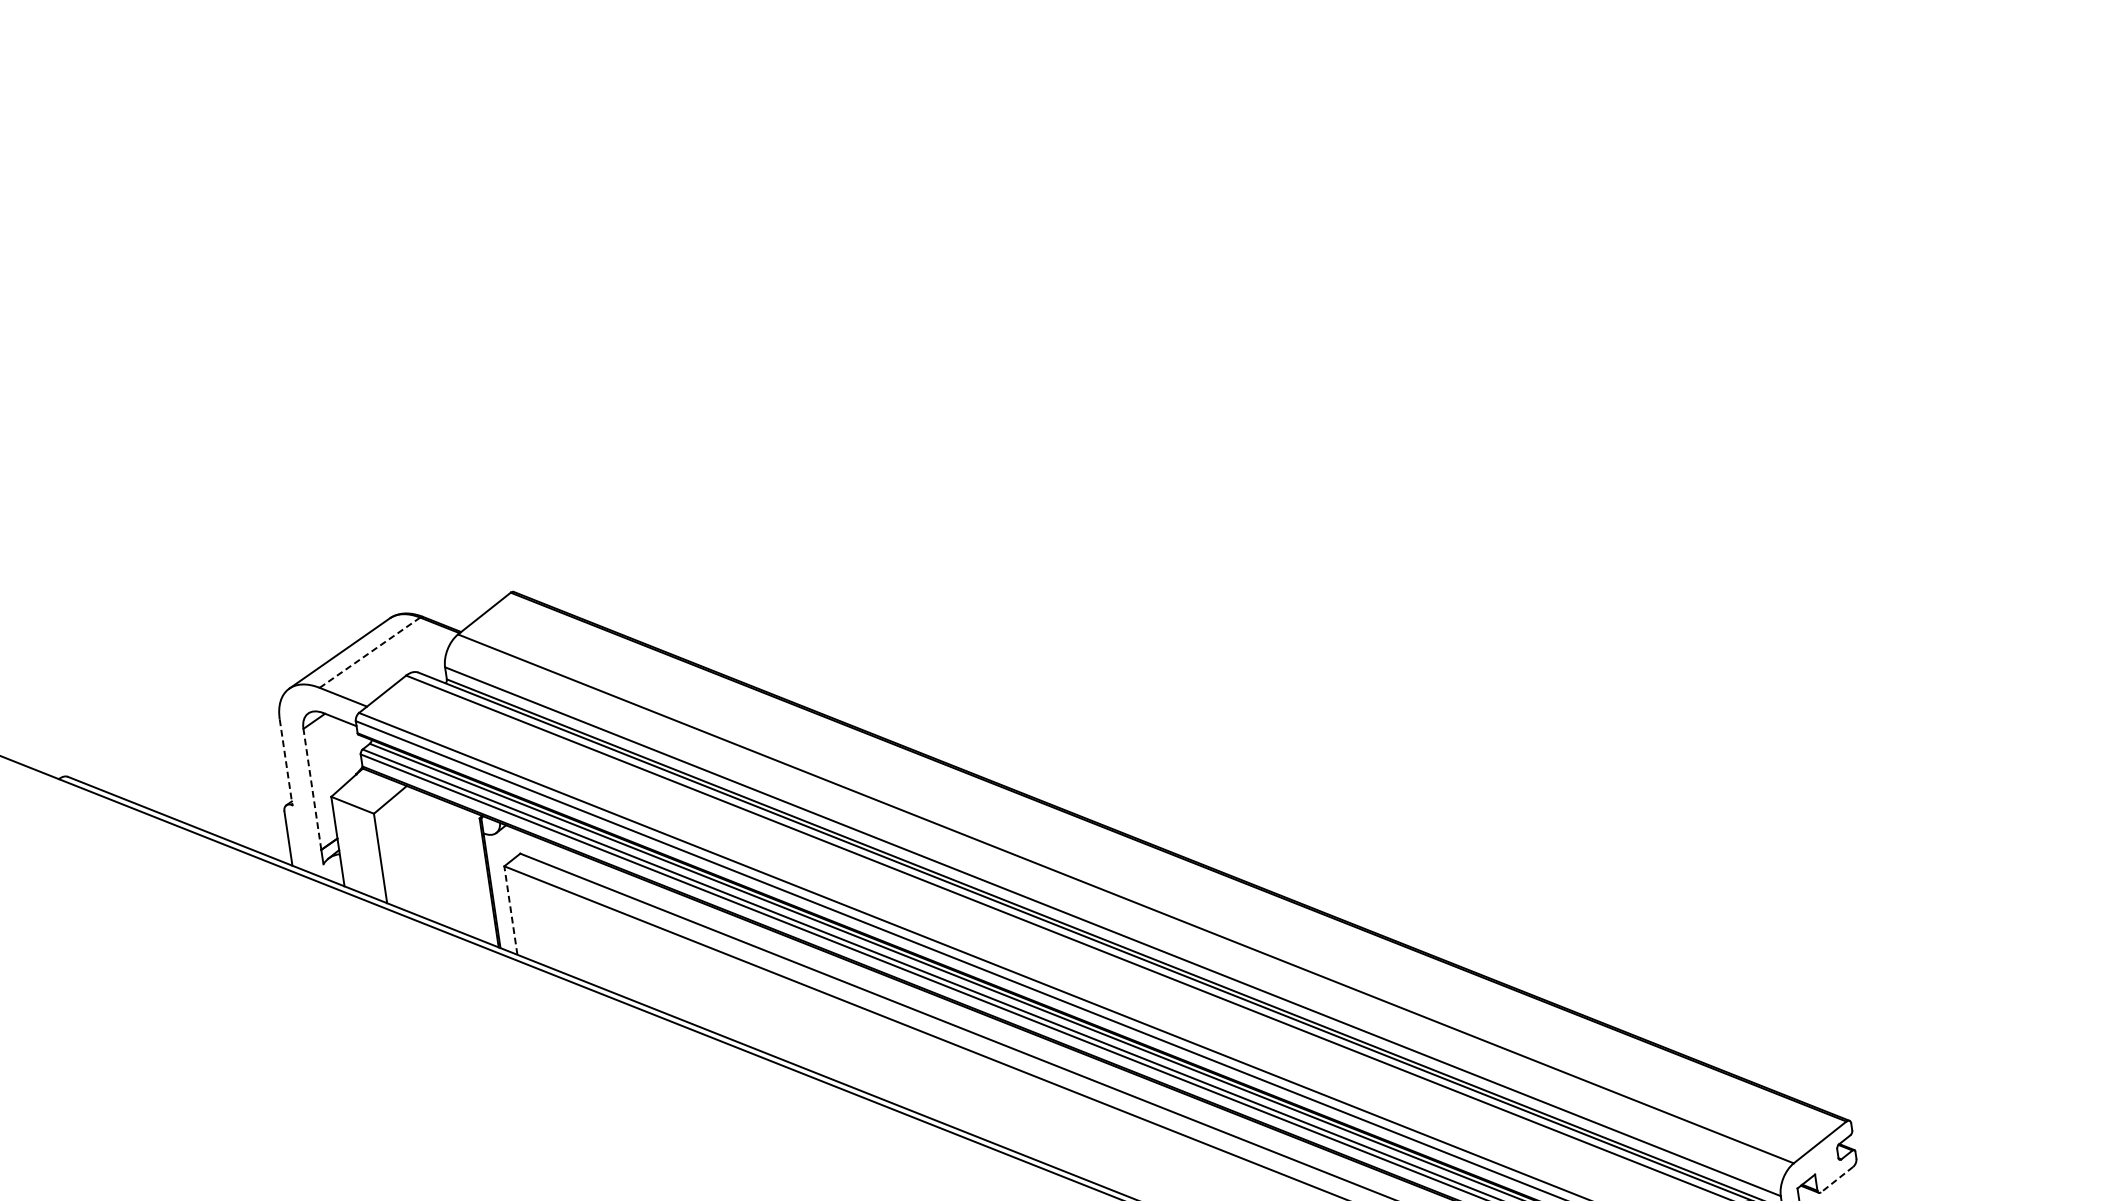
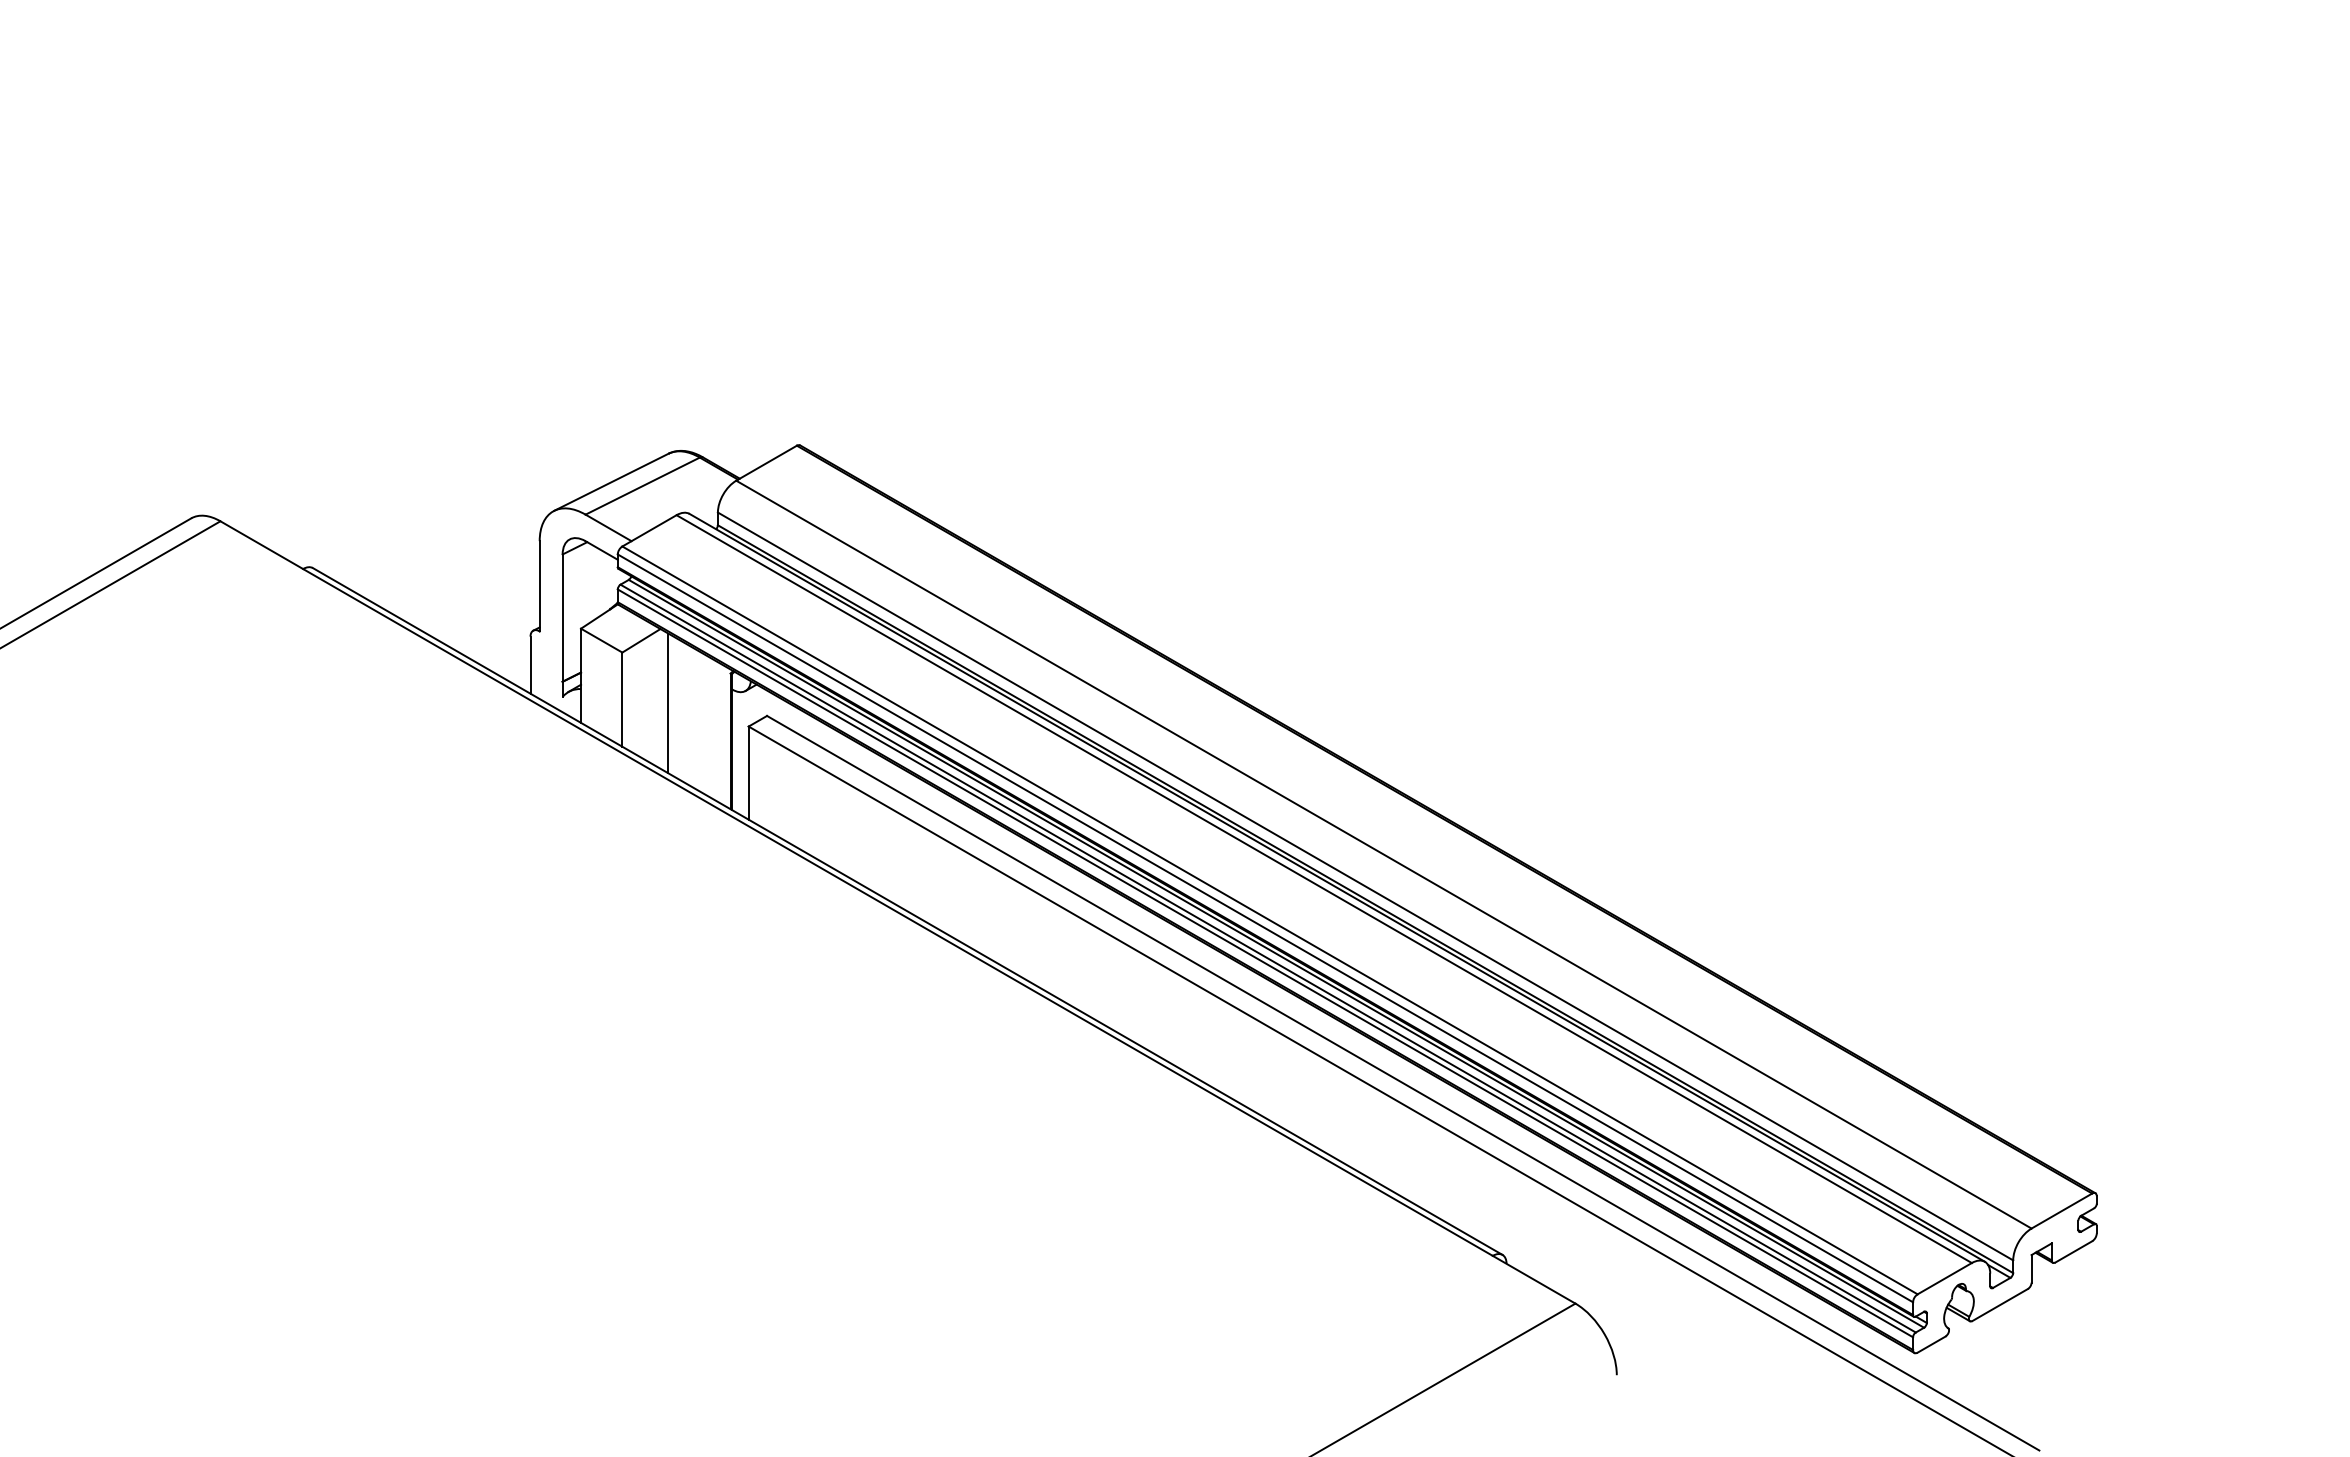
line: (369, 653) -> (642, 486), dashed -> solid
line: (285, 762) -> (539, 586), dashed -> solid
line: (312, 789) -> (562, 618), dashed -> solid
line: (424, 855) -> (668, 703), added
line: (510, 910) -> (748, 773), dashed -> solid
line: (1836, 1180) -> (2073, 1252), dashed -> solid

